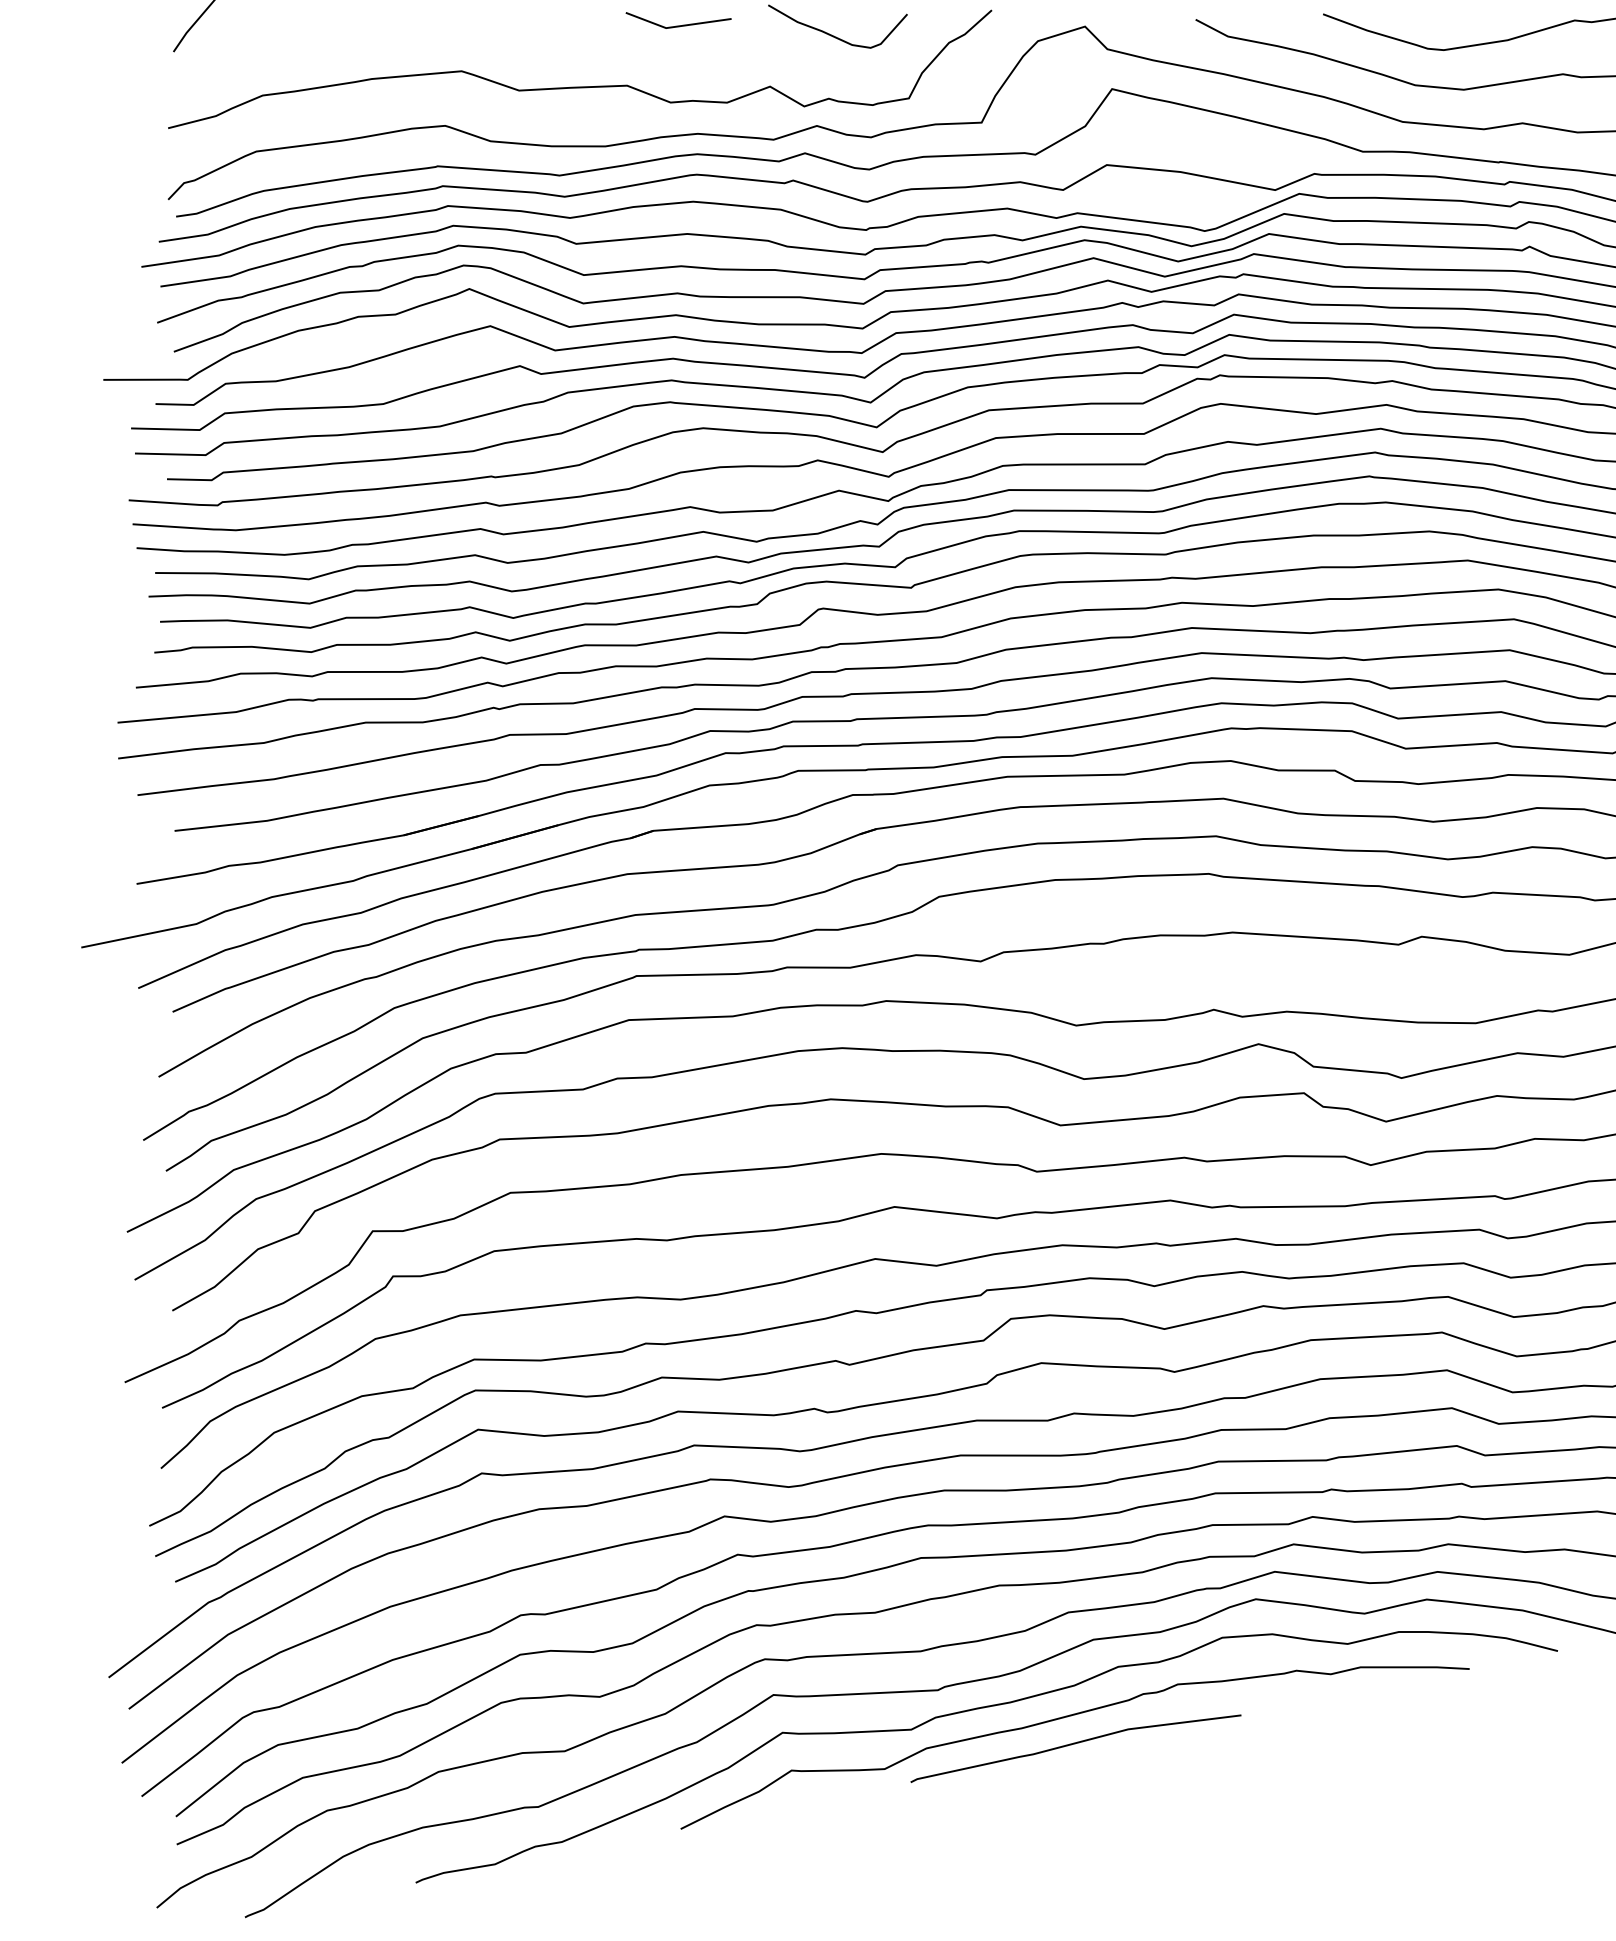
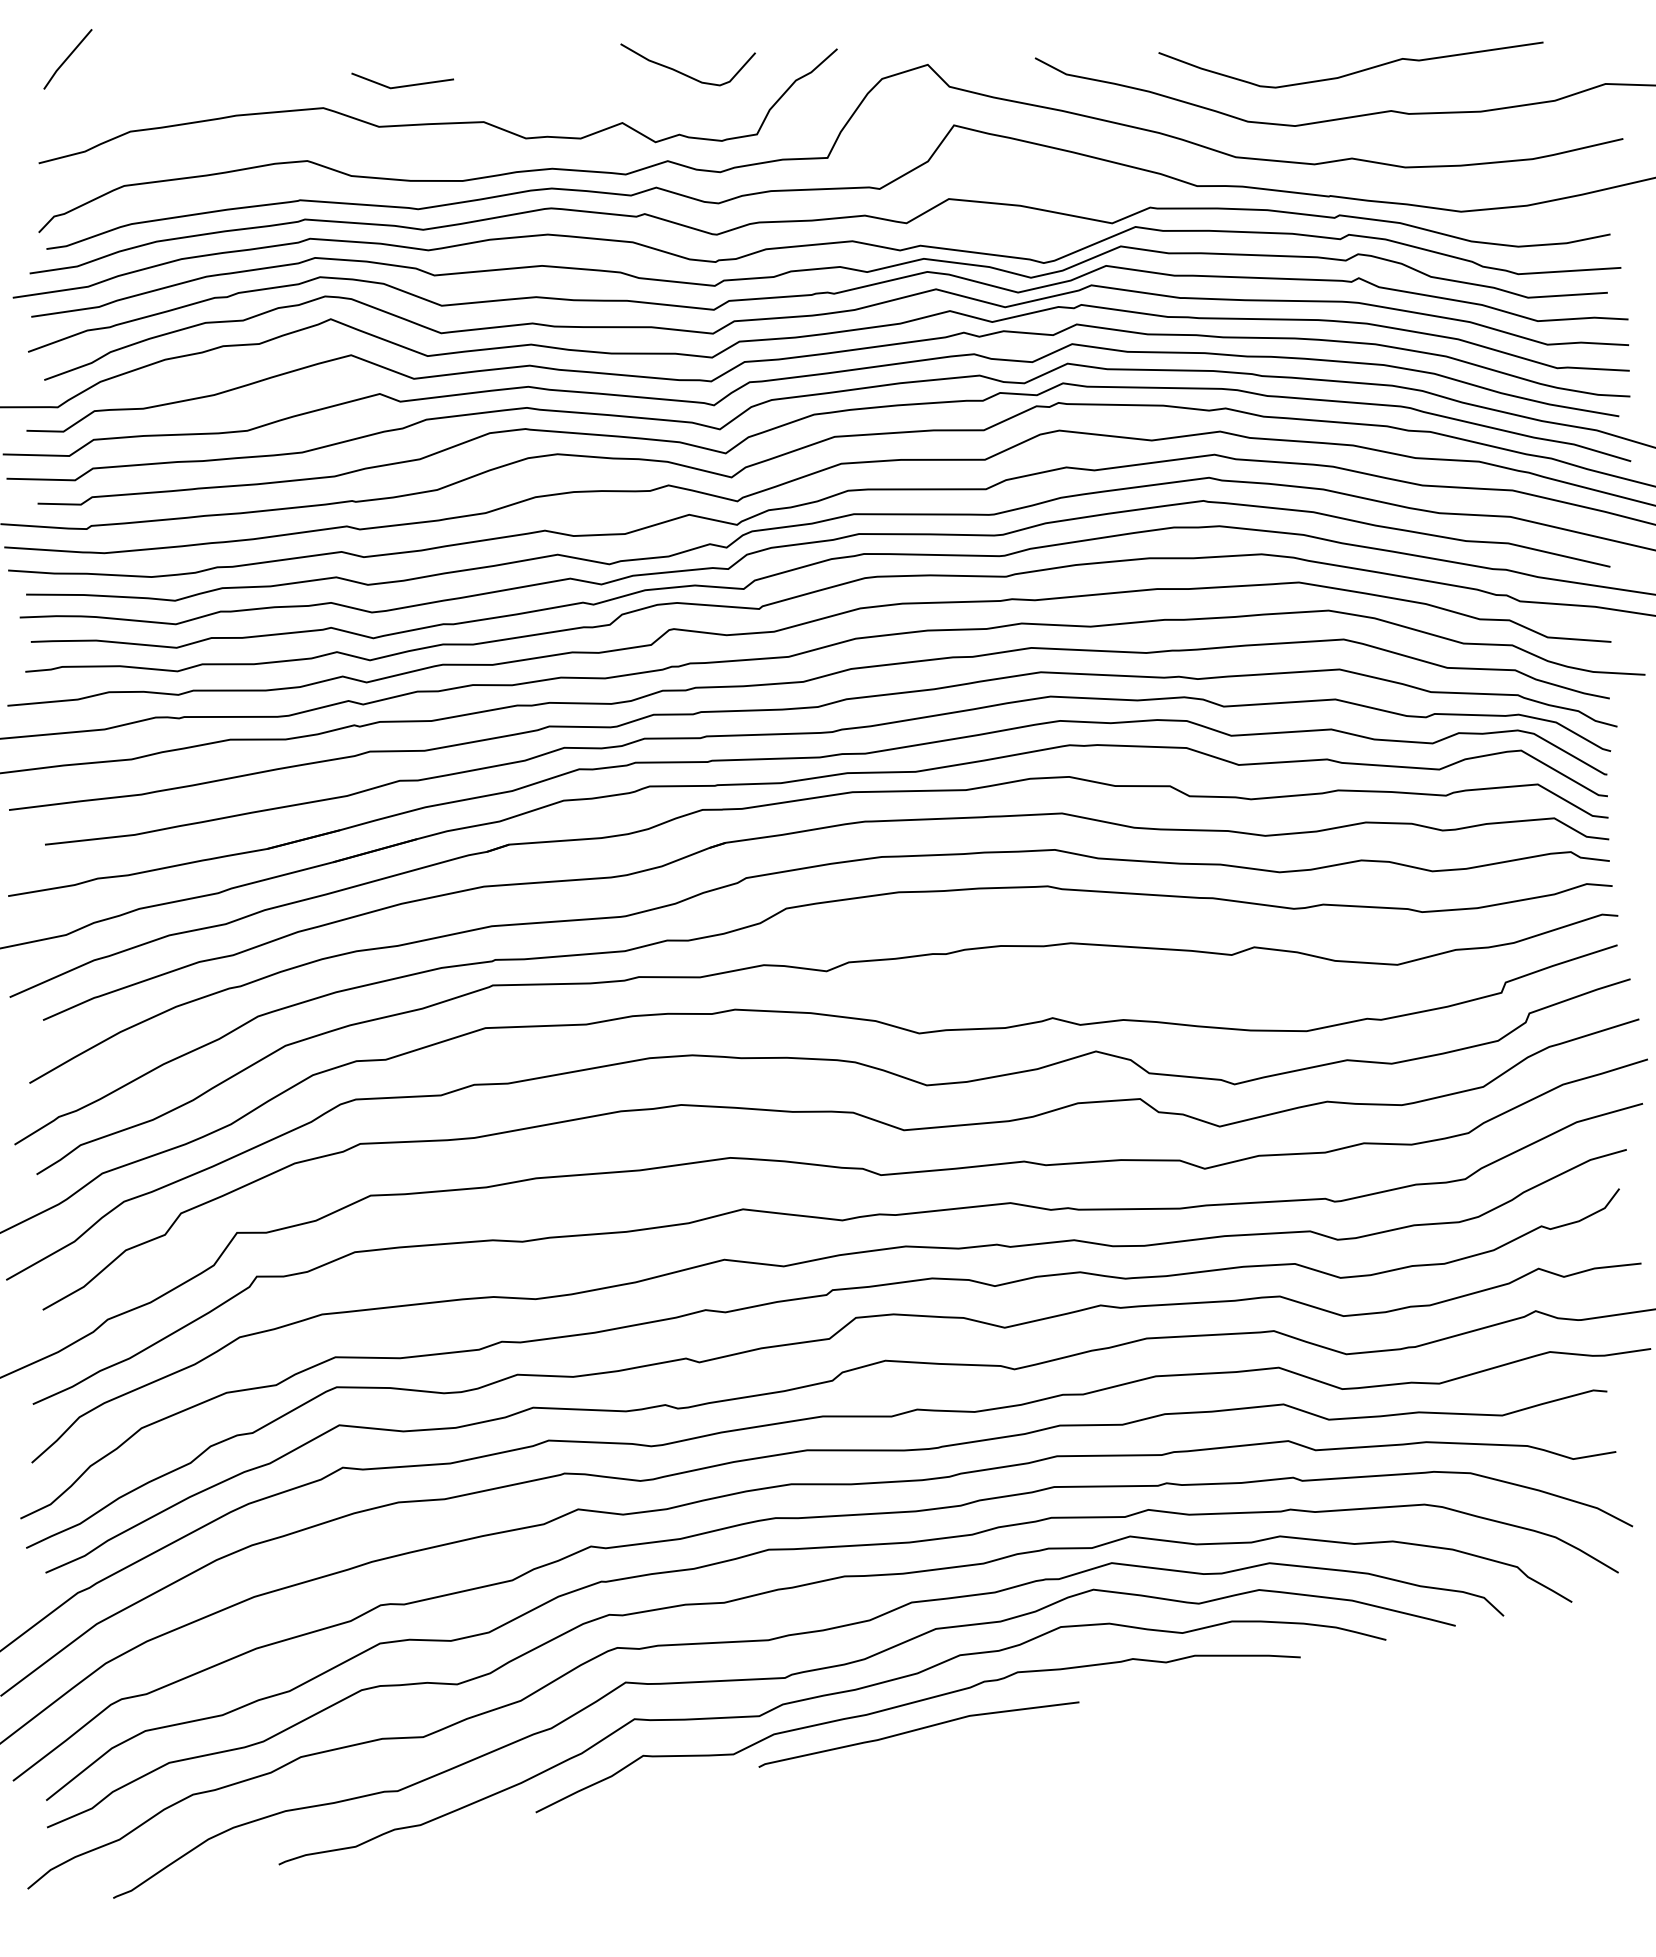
line: (678, 25) -> (402, 85), moved

